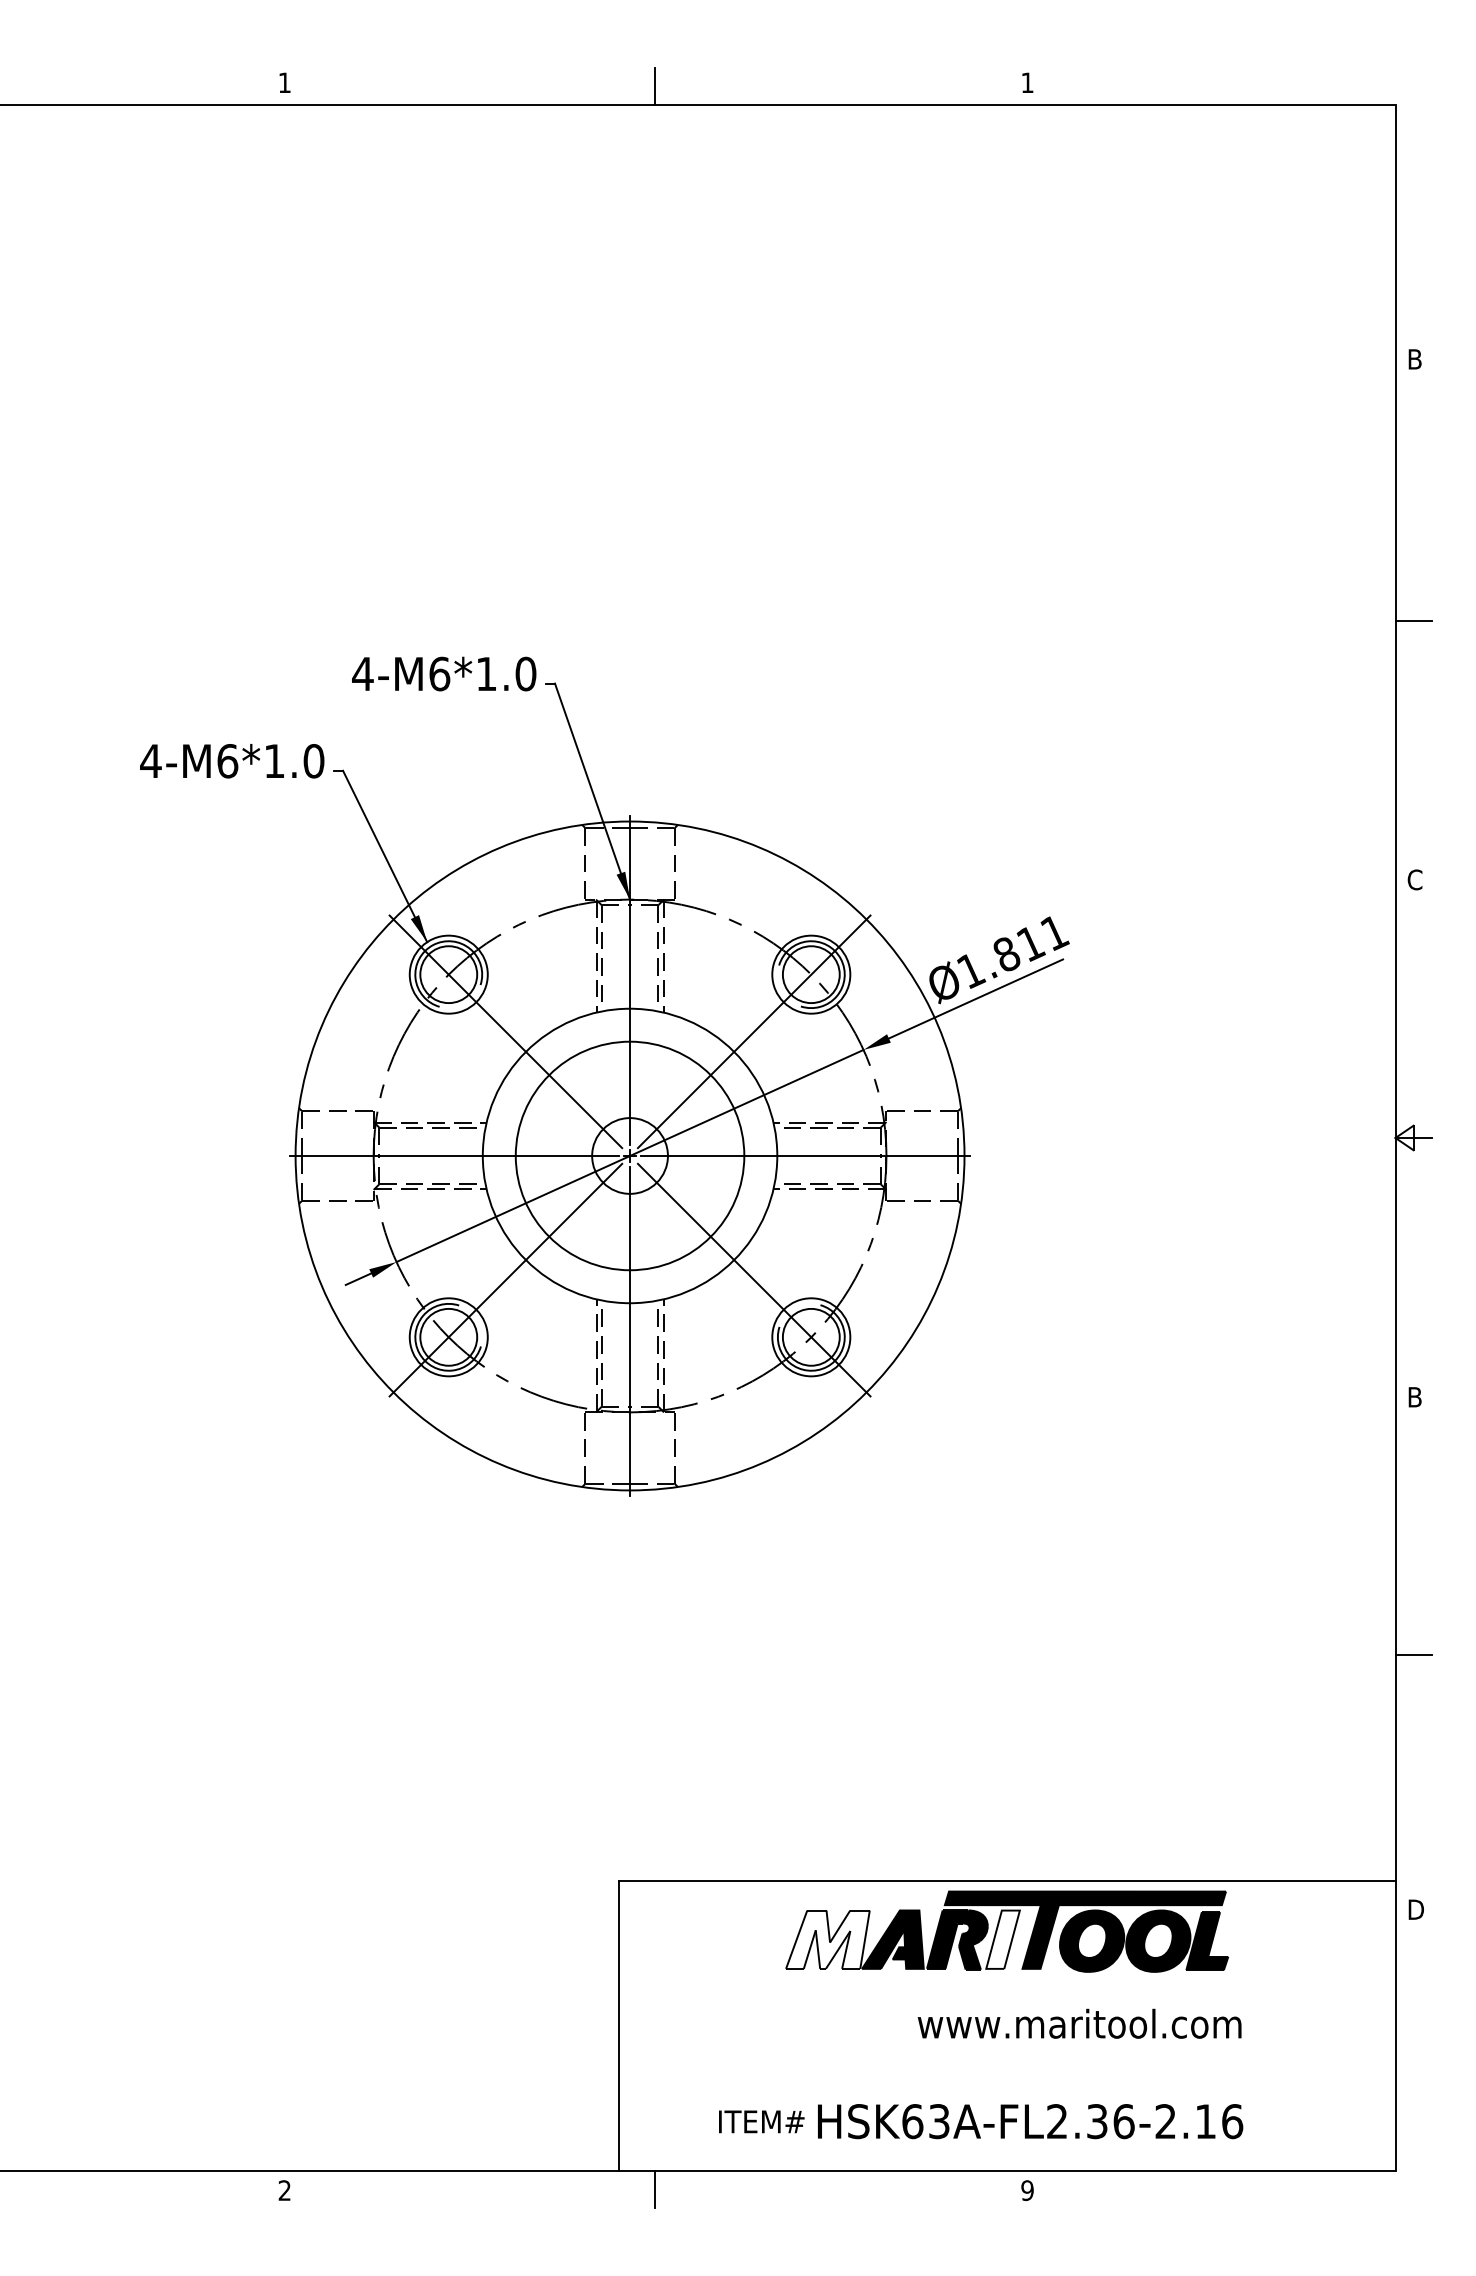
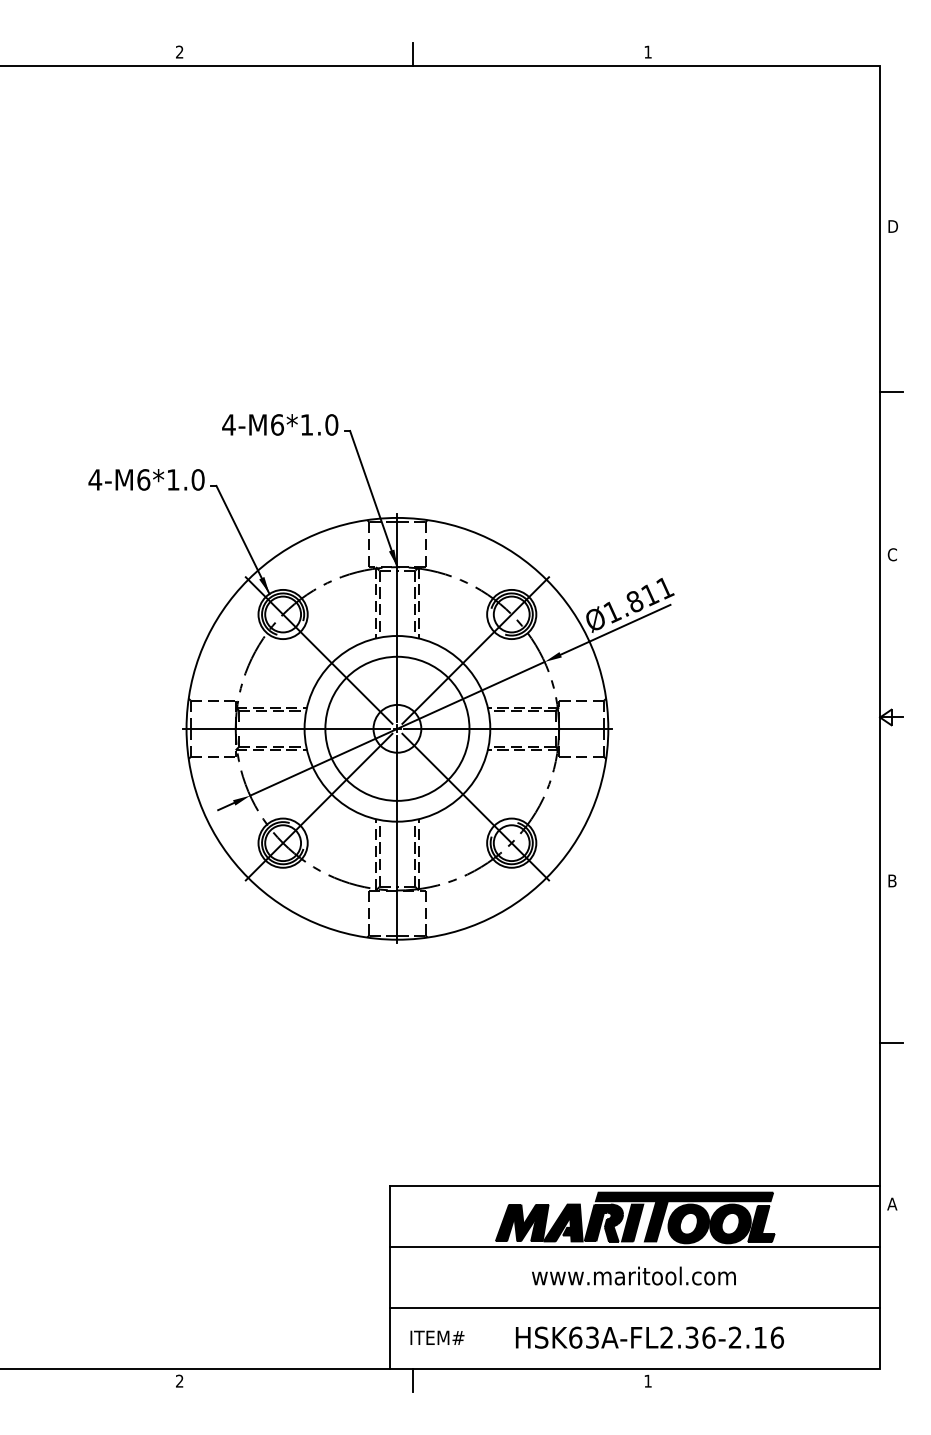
text: (284, 81) -> (179, 51), 1 -> 2
text: (1418, 359) -> (894, 226), B -> D
text: (1415, 1908) -> (892, 1203), D -> A
fill: (826, 1938) -> (521, 1222), added
fill: (1002, 1938) -> (632, 1222), added
line: (1007, 1976) -> (635, 1246), added
text: (1078, 2022) -> (633, 1275), moved
line: (1007, 2075) -> (635, 1308), added
text: (761, 2121) -> (437, 1337), moved
text: (1026, 2189) -> (647, 1380), 9 -> 1

